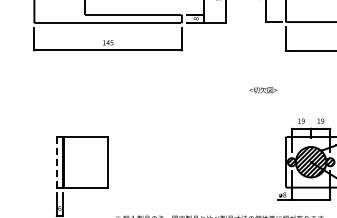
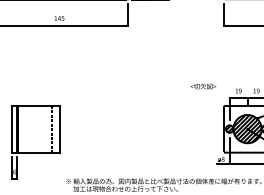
text: (263, 90) -> (203, 86), moved
line: (100, 161) -> (52, 128), added
line: (56, 162) -> (11, 129), dashed -> solid

